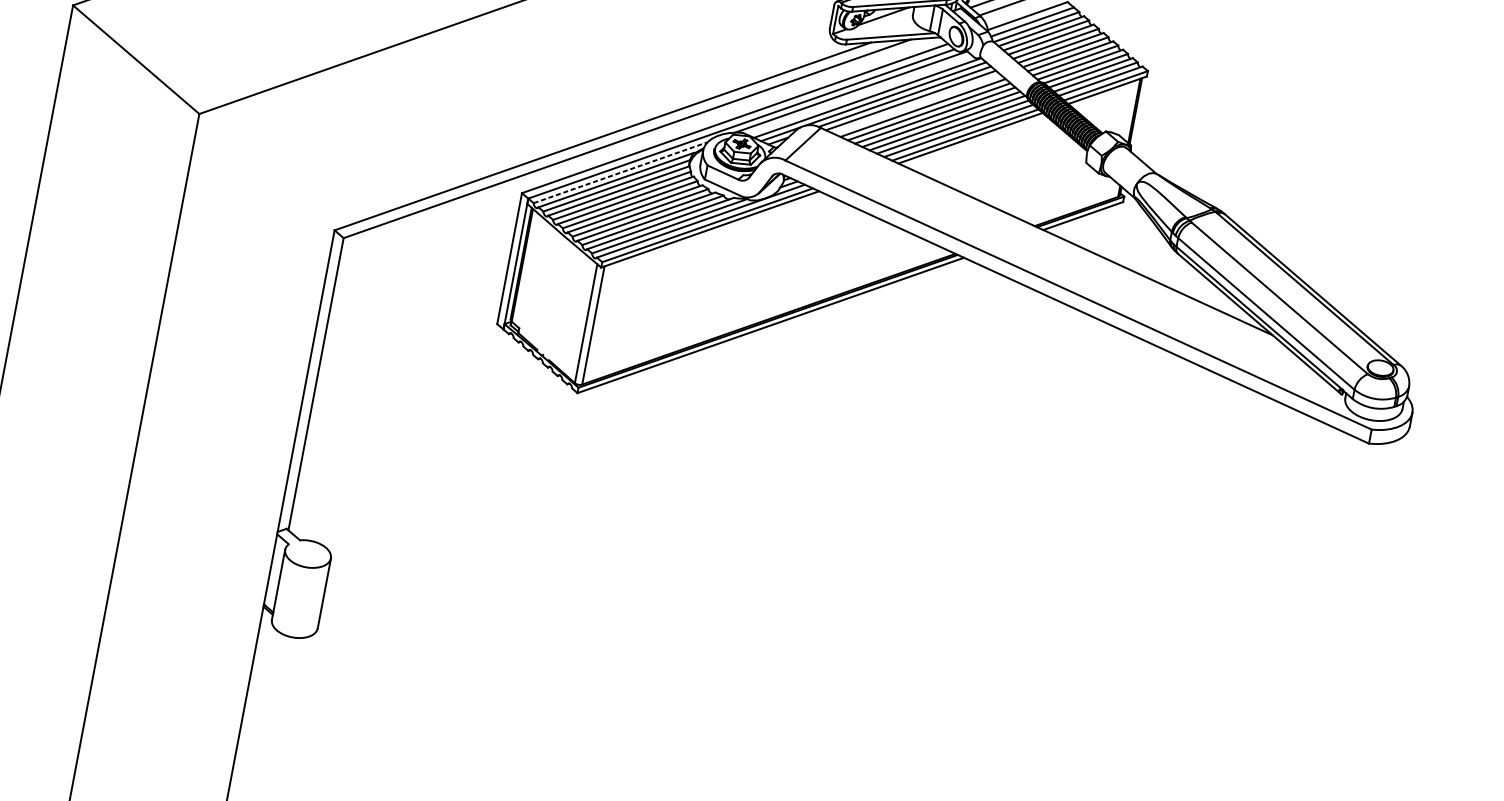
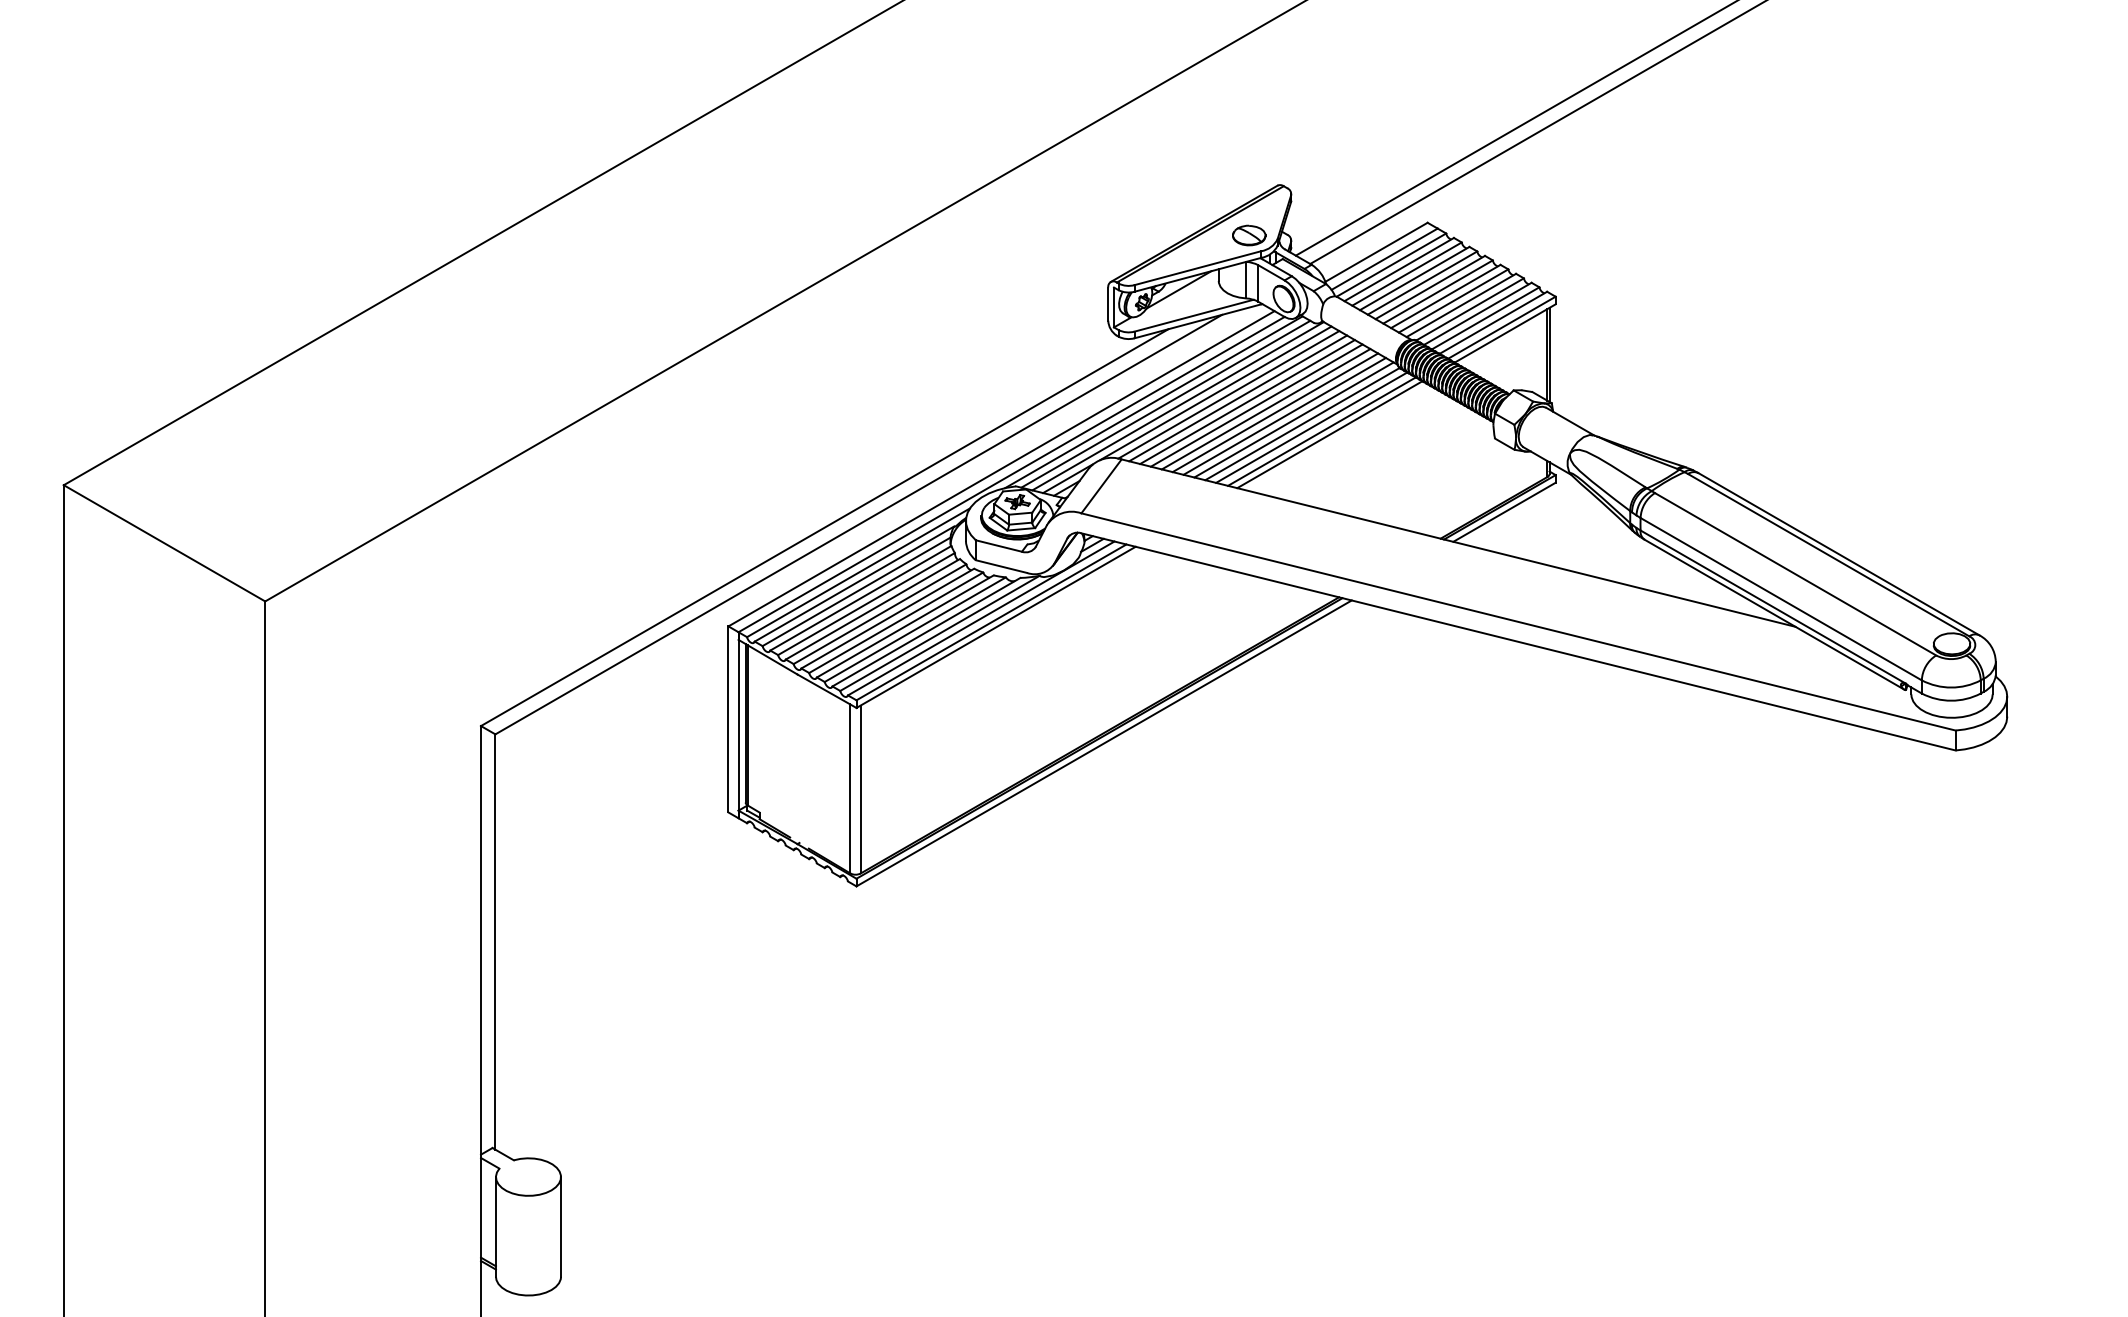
line: (859, 94) -> (1165, 403), added
line: (916, 104) -> (1247, 402), added
line: (620, 172) -> (858, 572), dashed -> solid

